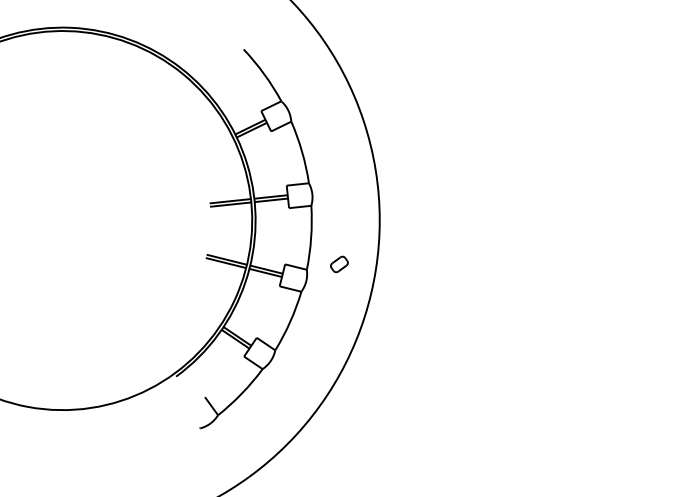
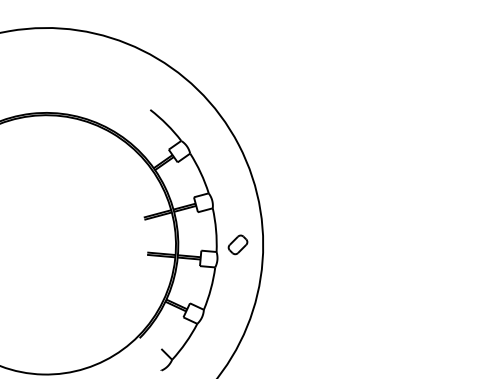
part: (338, 263) -> (237, 244), size x1.67

